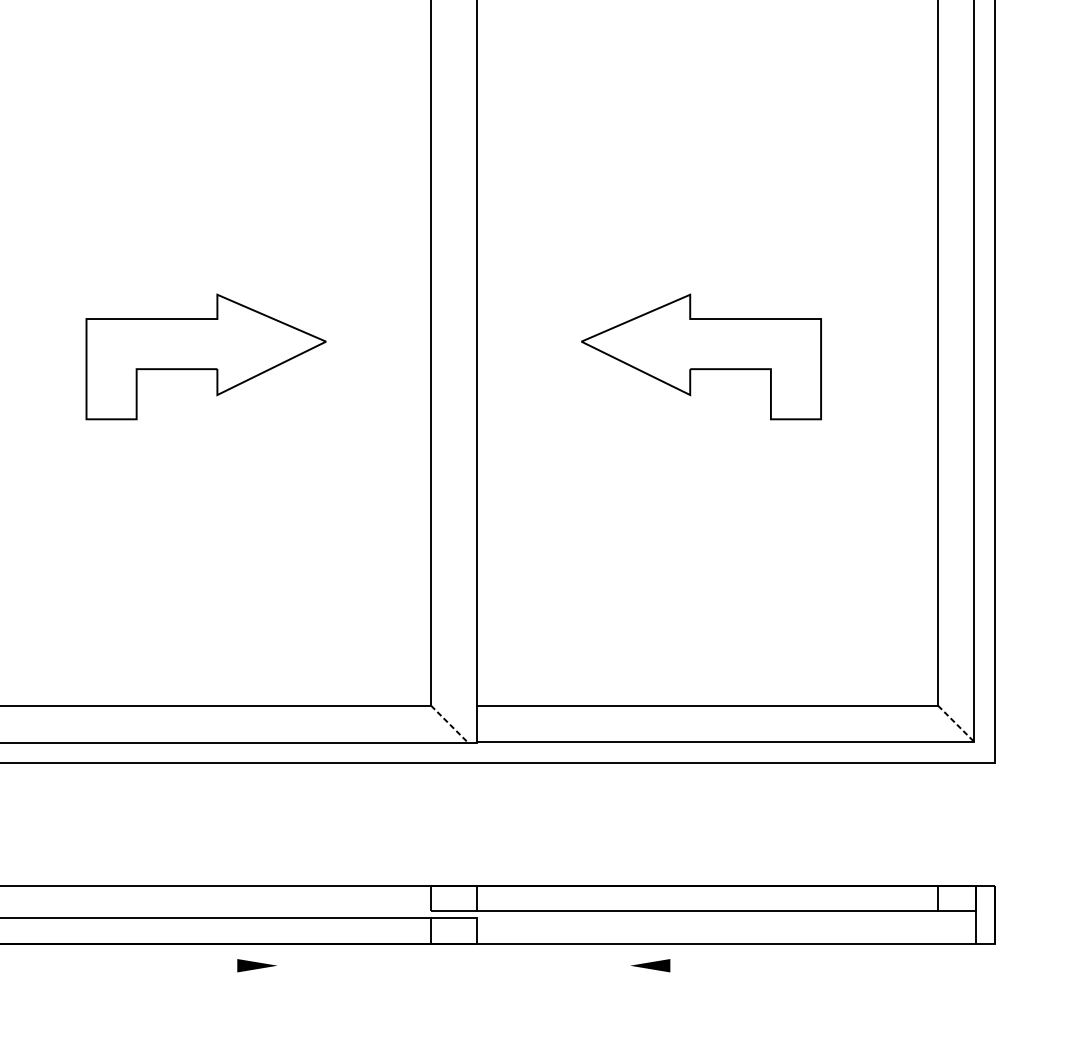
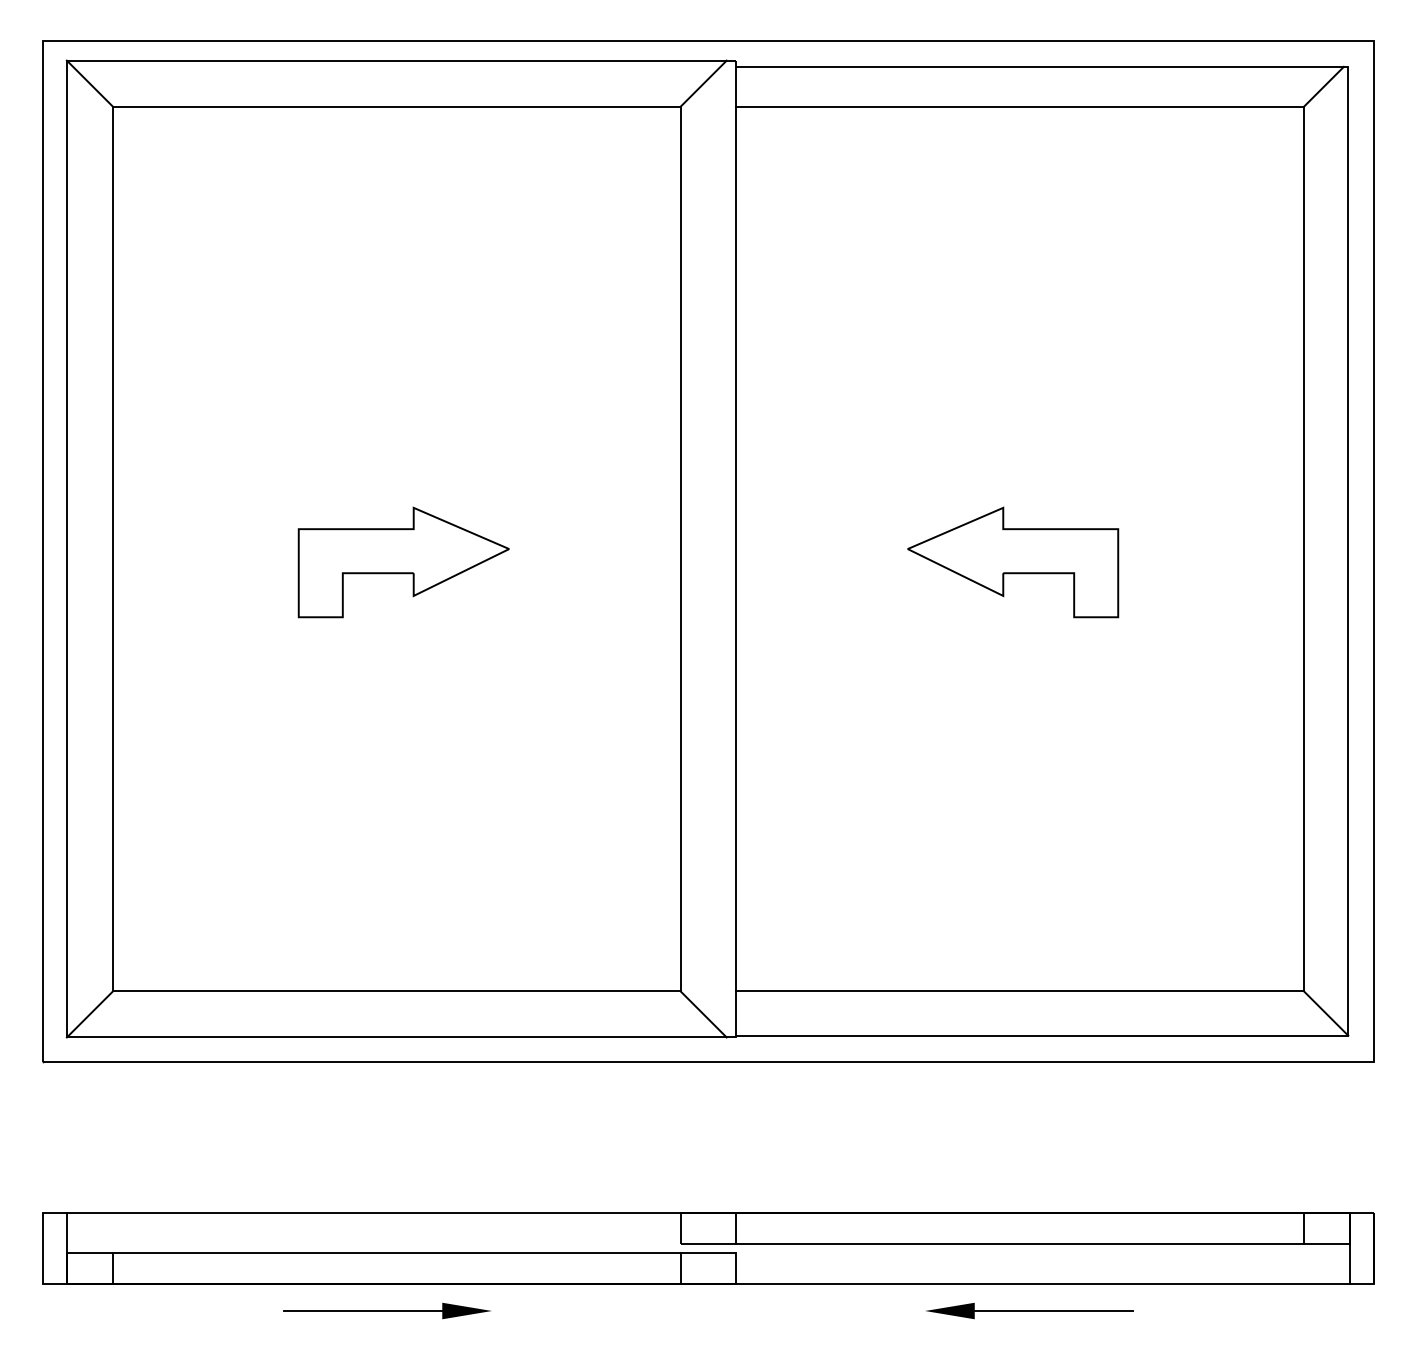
part: (205, 356) -> (403, 562), size x0.71
part: (701, 356) -> (1013, 562), size x0.71
line: (956, 723) -> (1326, 1013), dashed -> solid
line: (449, 724) -> (703, 1014), dashed -> solid
line: (173, 966) -> (363, 1311), added
line: (734, 966) -> (1053, 1311), added

